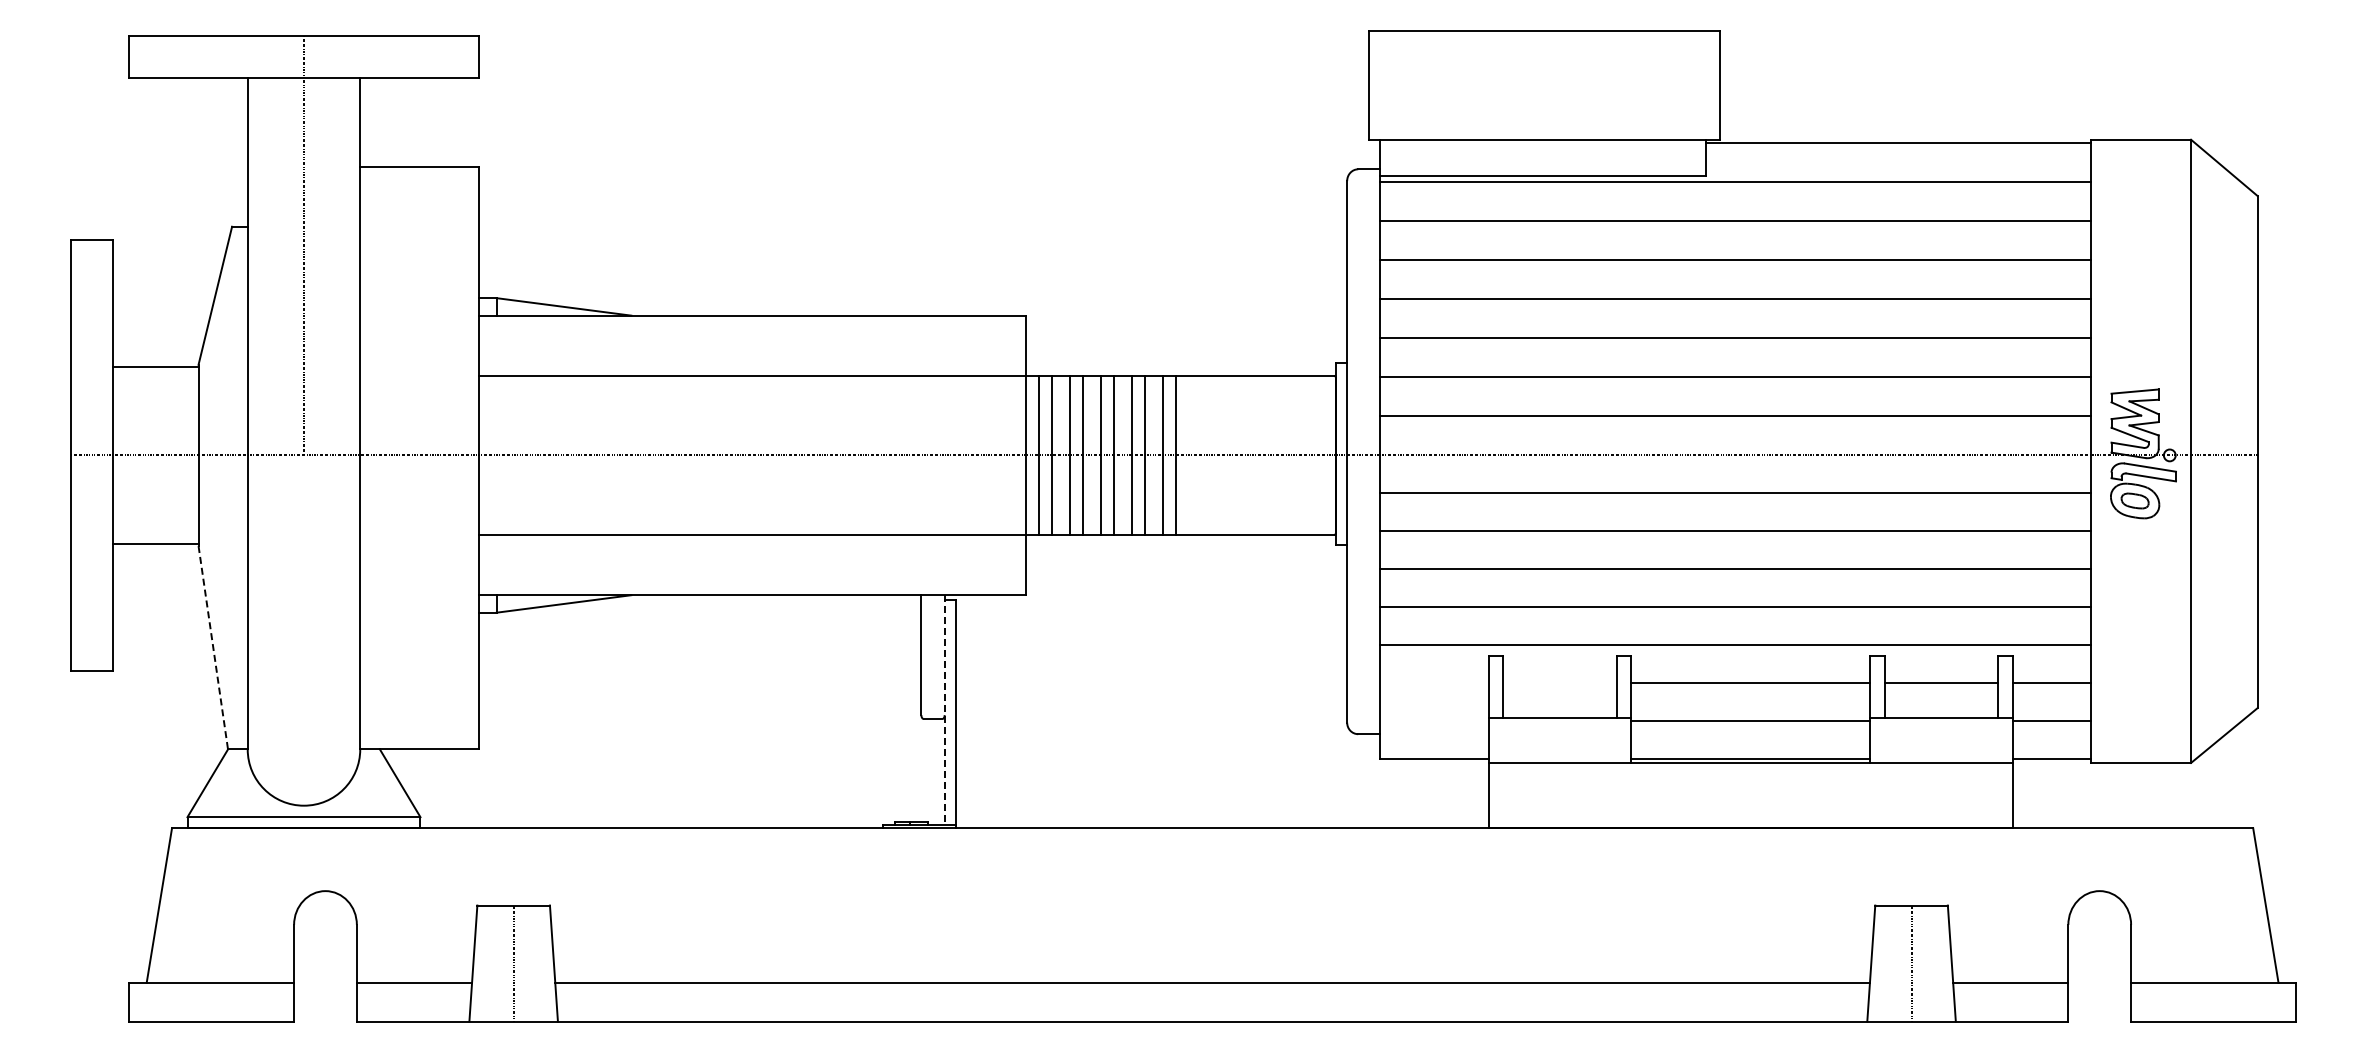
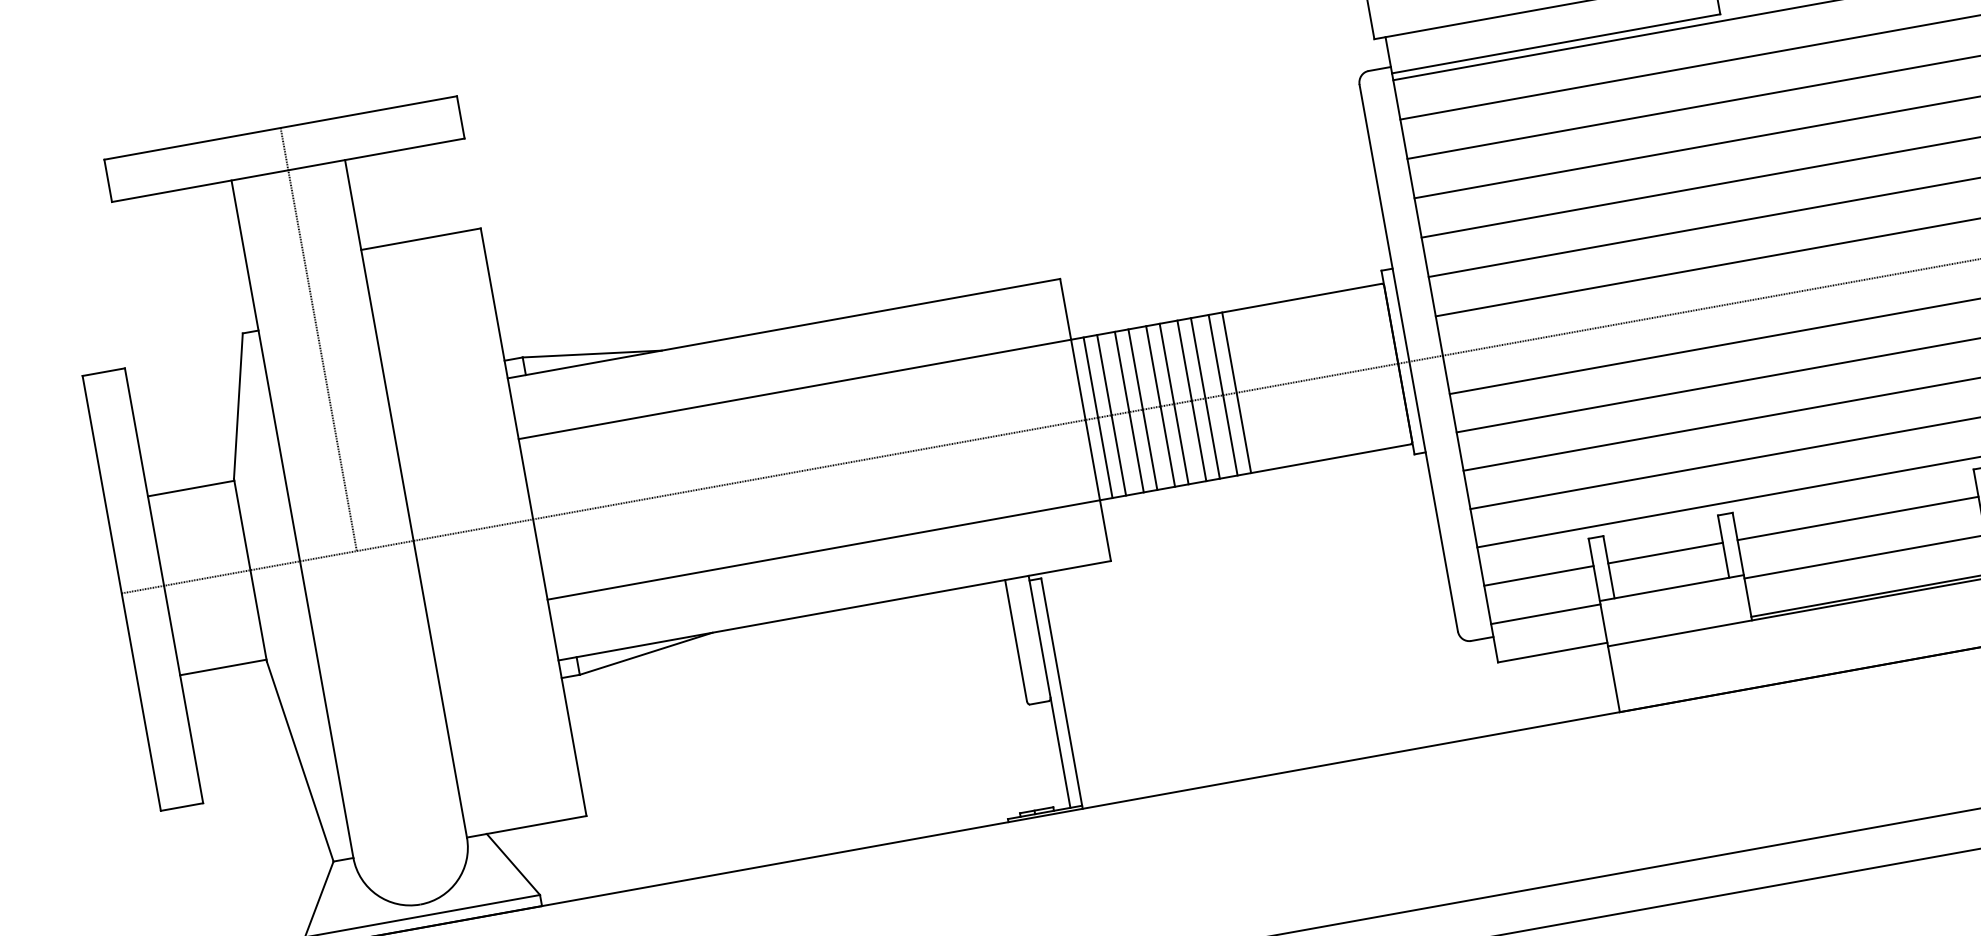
line: (213, 647) -> (300, 761), dashed -> solid
line: (1434, 683) -> (1538, 576), added
line: (1559, 683) -> (1665, 553), added
line: (944, 710) -> (1049, 692), dashed -> solid
line: (1434, 721) -> (1545, 614), added

